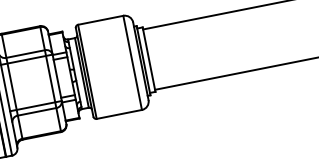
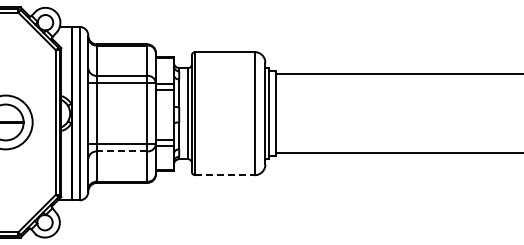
line: (36, 111) -> (121, 151), solid -> dashed
line: (119, 114) -> (225, 175), solid -> dashed

